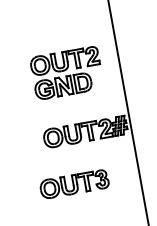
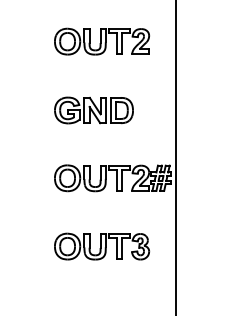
part: (64, 61) -> (101, 41), moved
part: (74, 184) -> (102, 246), moved

